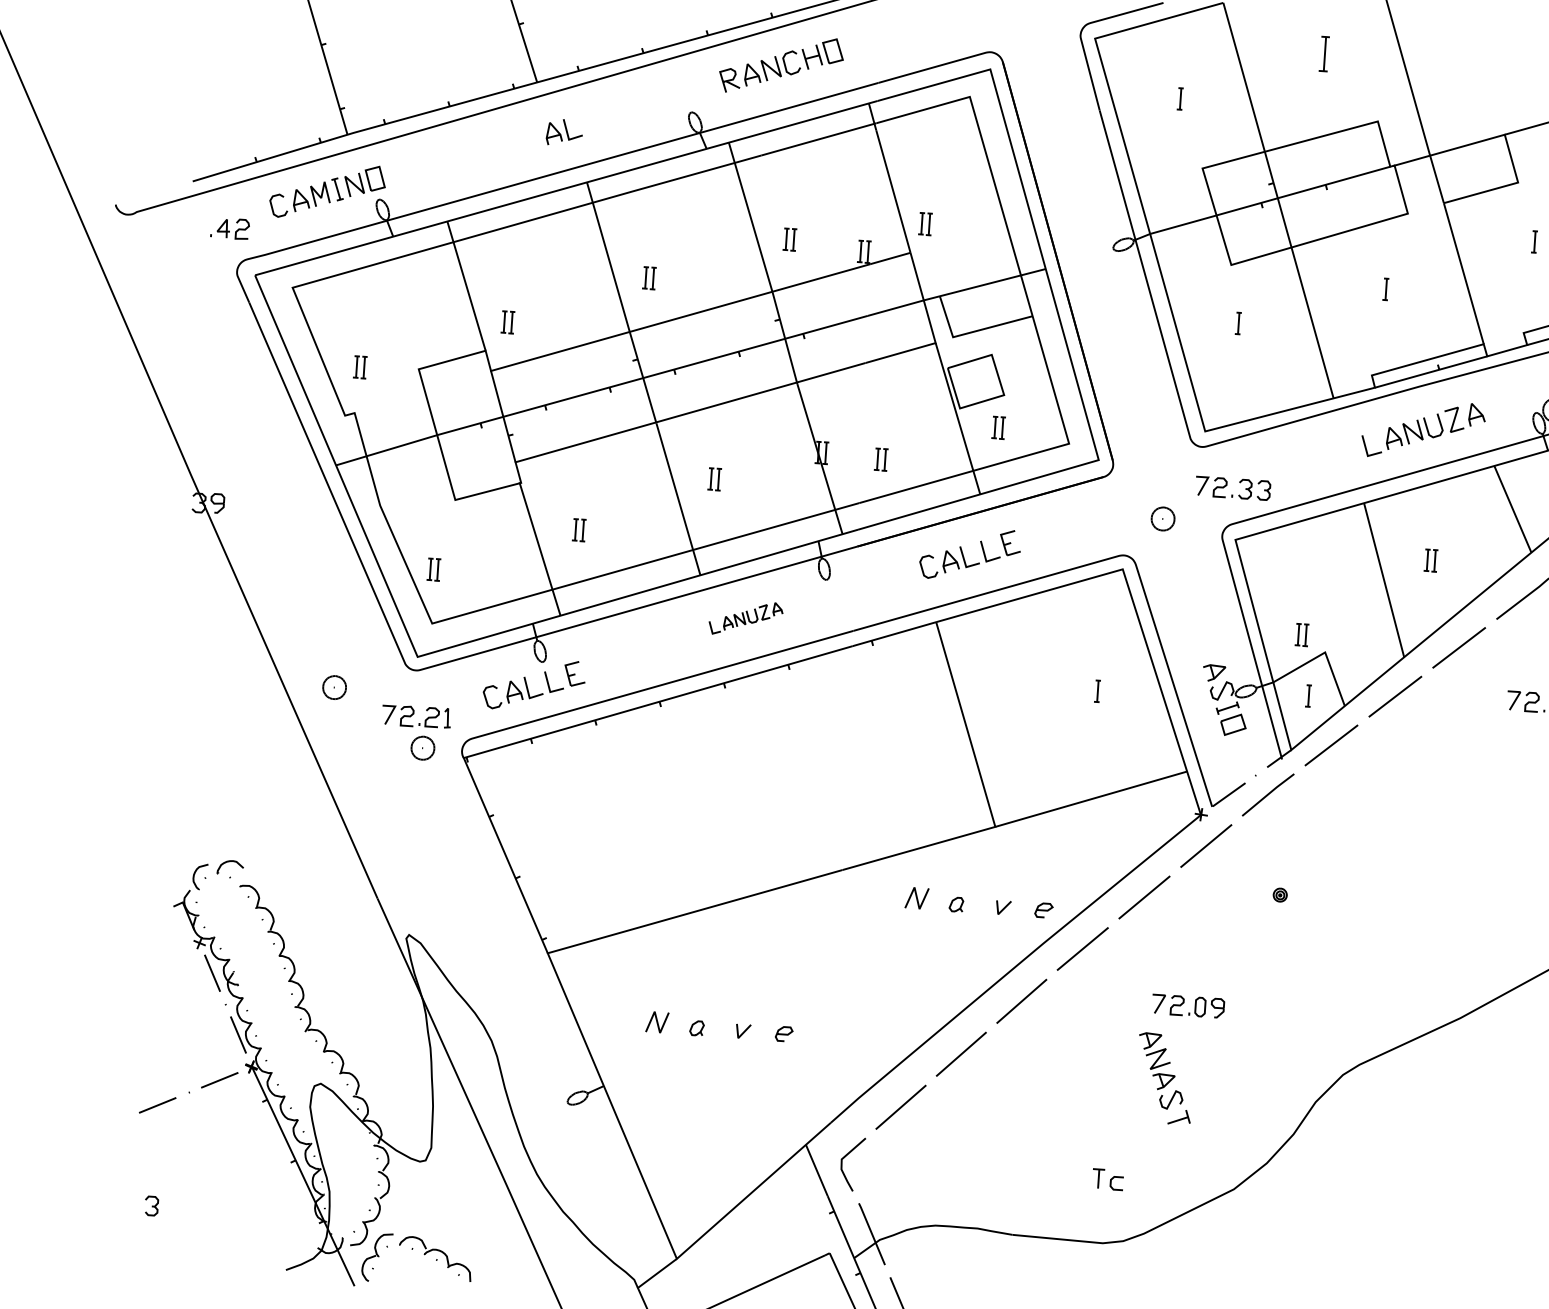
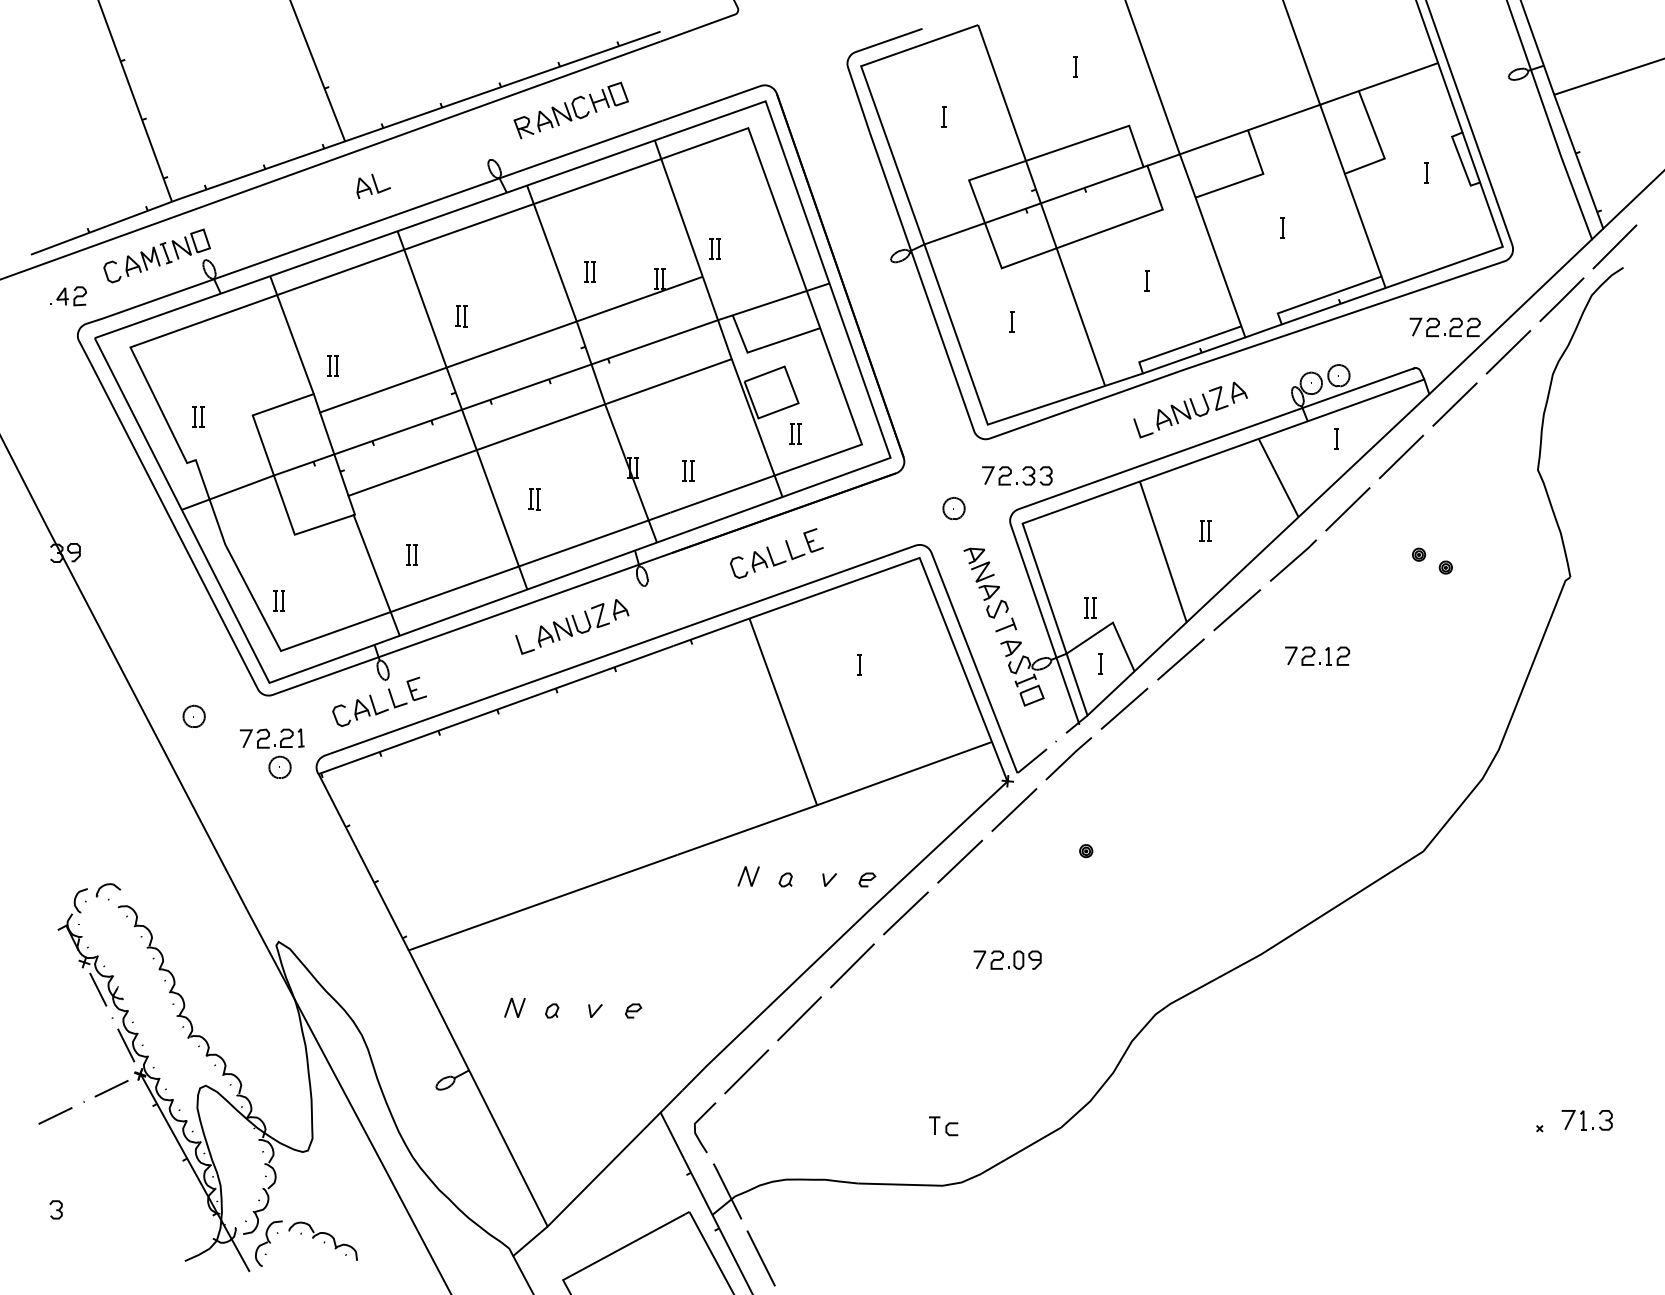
part: (1324, 54) -> (1075, 66), size x0.62
part: (746, 618) -> (572, 626), size x1.67
part: (1097, 690) -> (859, 664), moved
part: (1165, 1078) -> (990, 589), moved

